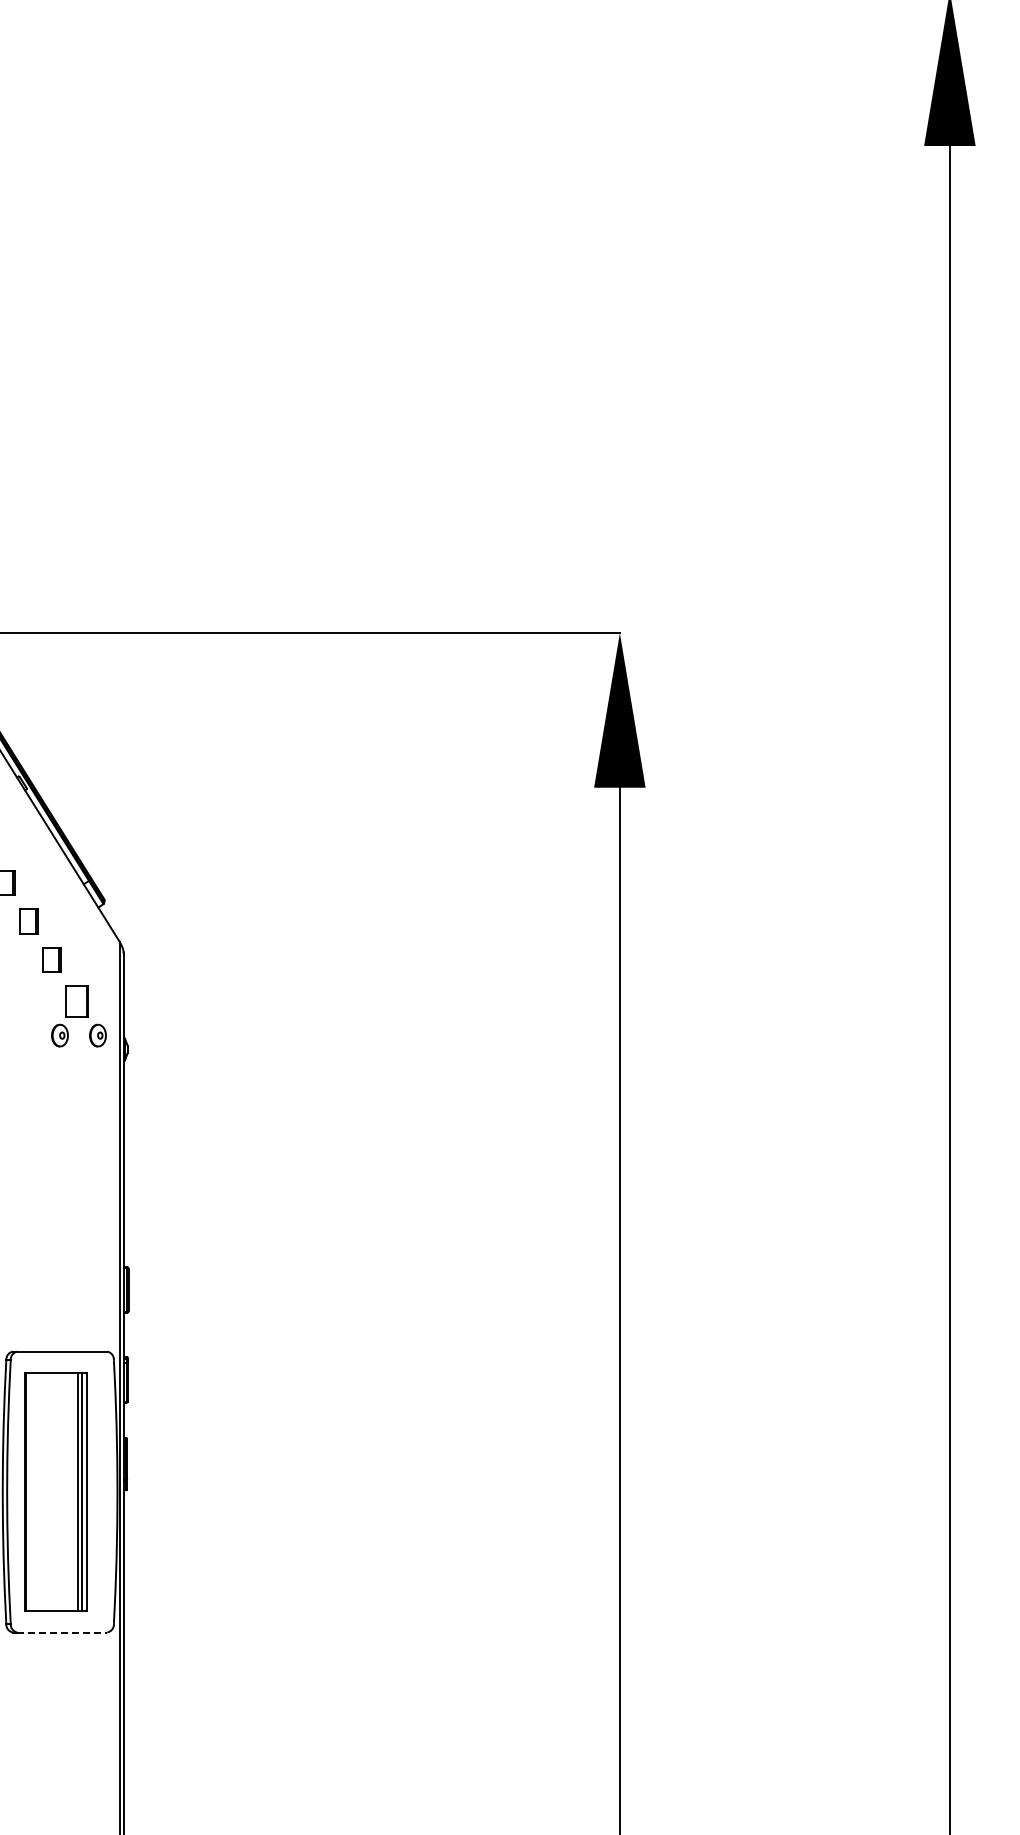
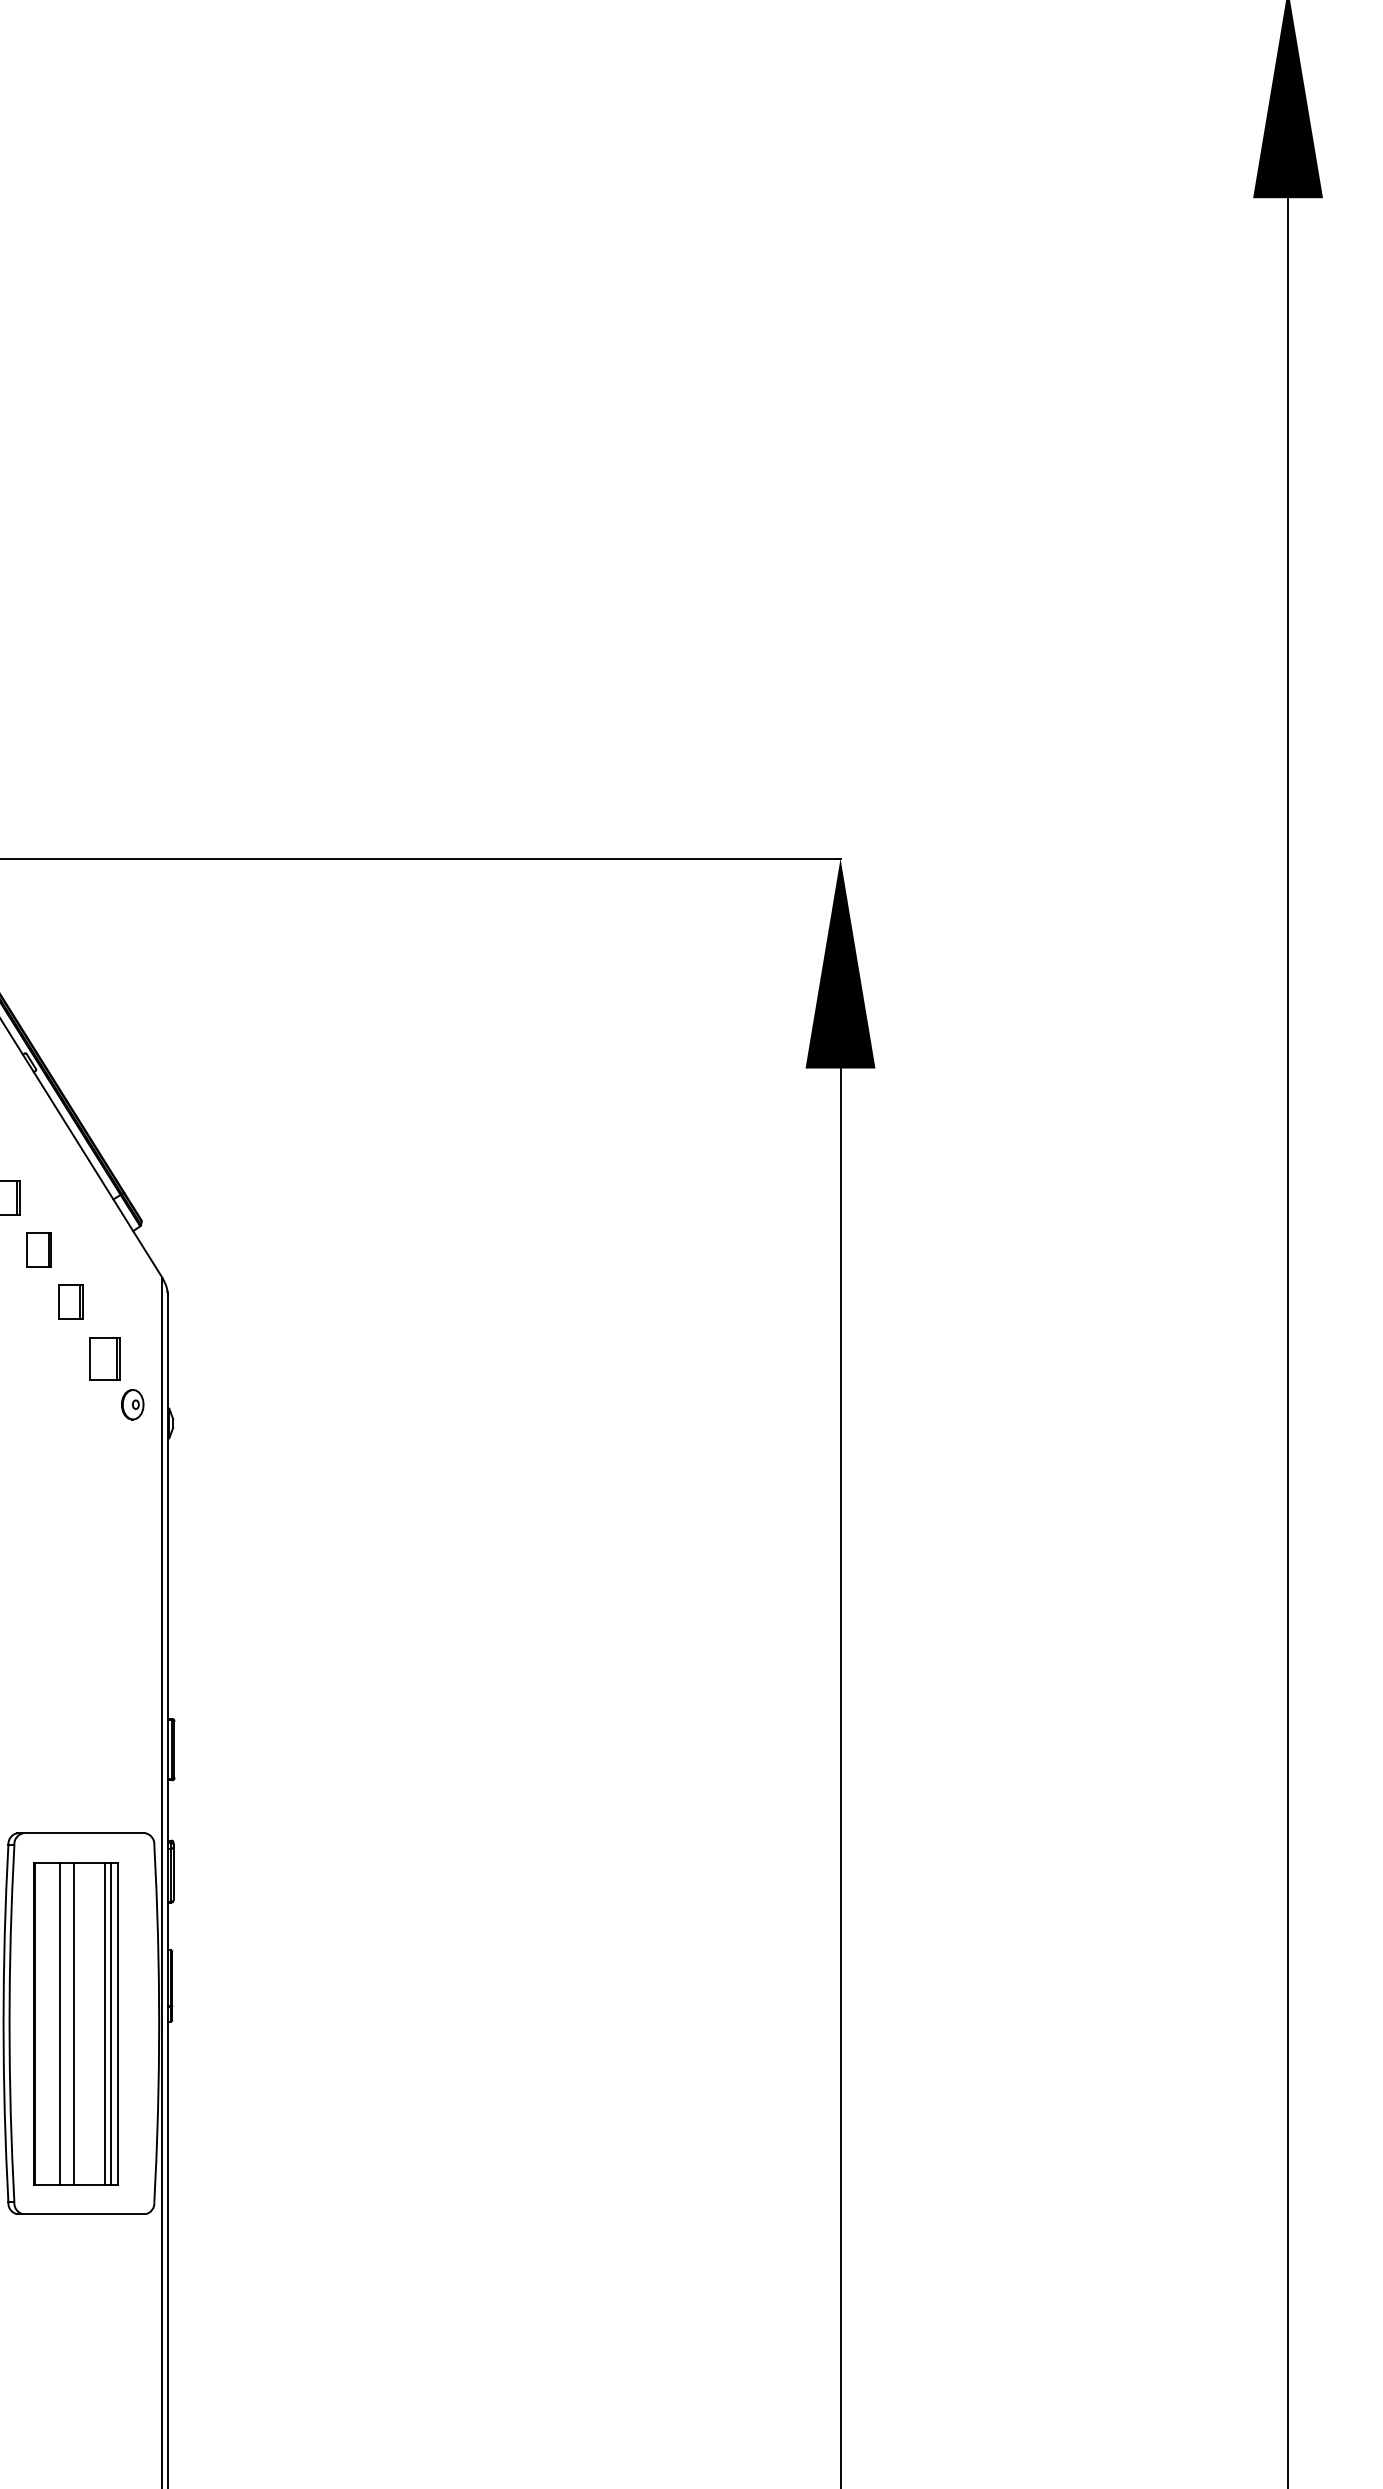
part: (59, 1035) -> (80, 1404), removed
line: (44, 1491) -> (60, 2022), added
line: (55, 1491) -> (75, 2022), added
line: (62, 1632) -> (84, 2214), dashed -> solid

